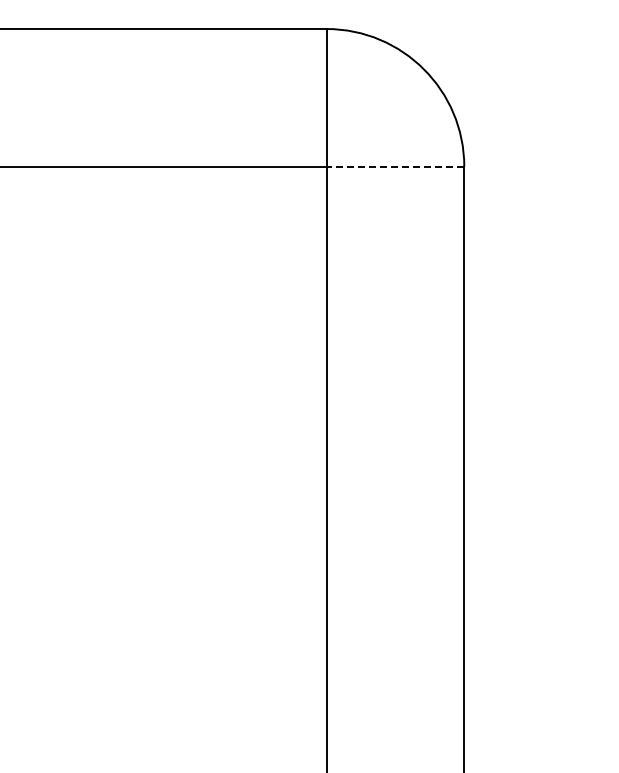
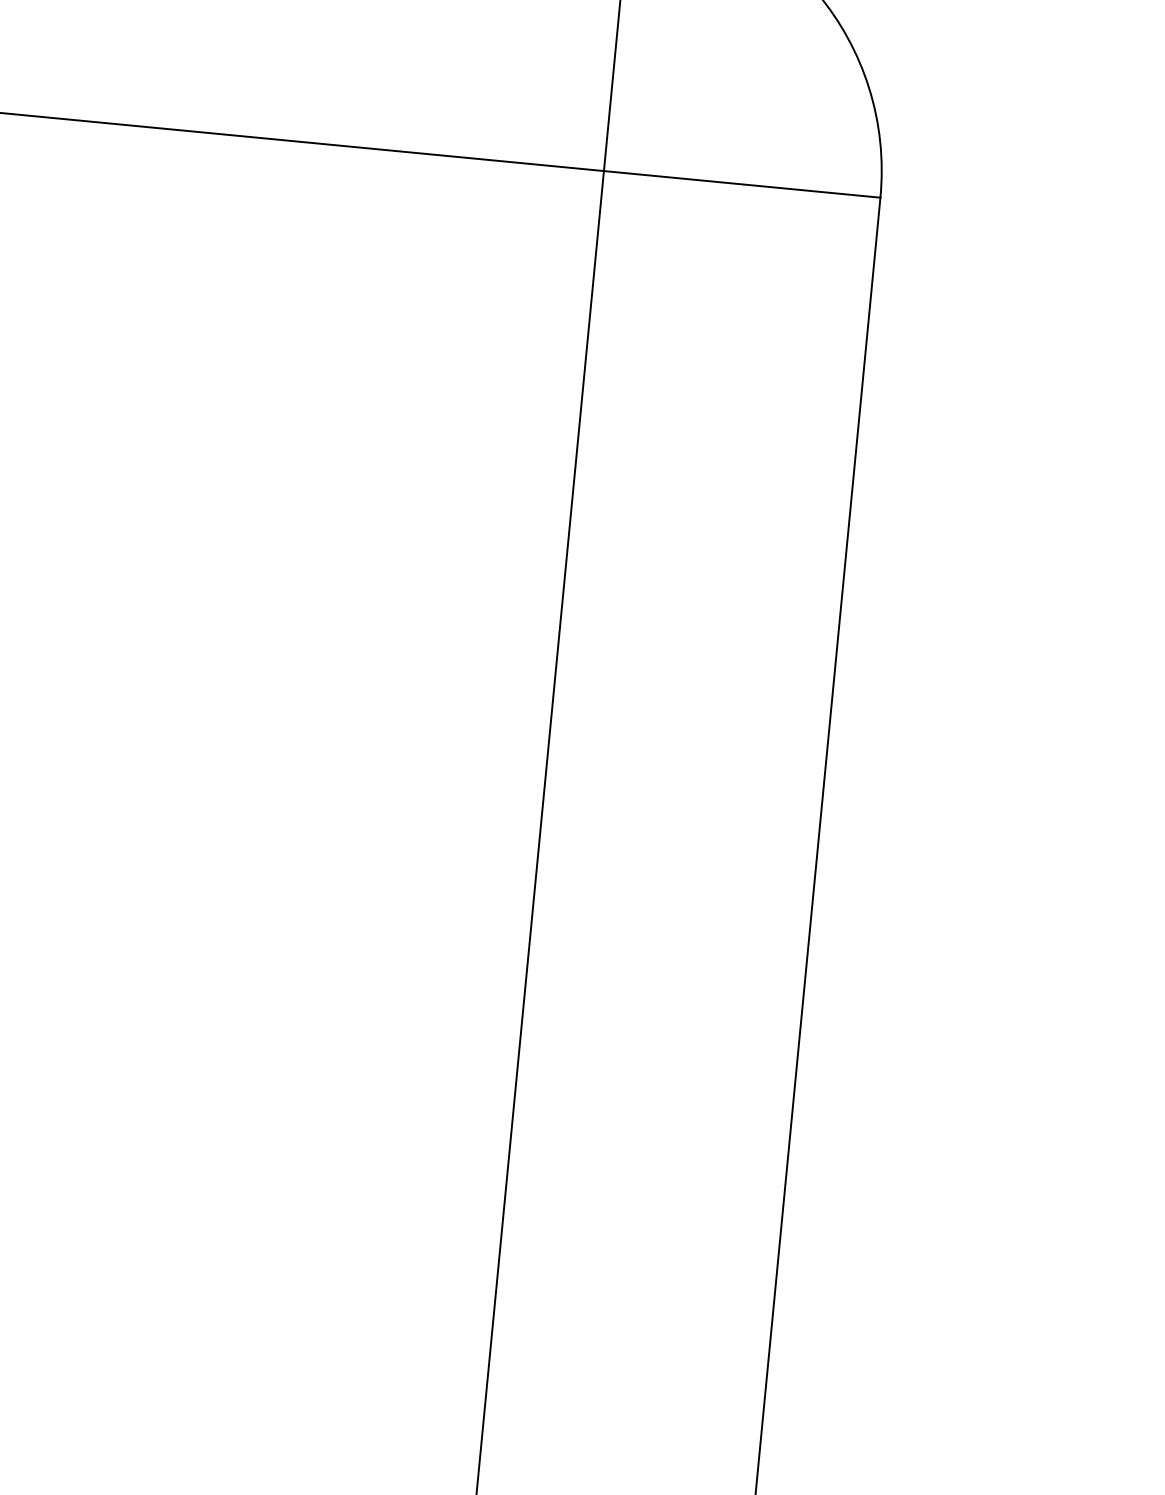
line: (395, 166) -> (742, 183), dashed -> solid

